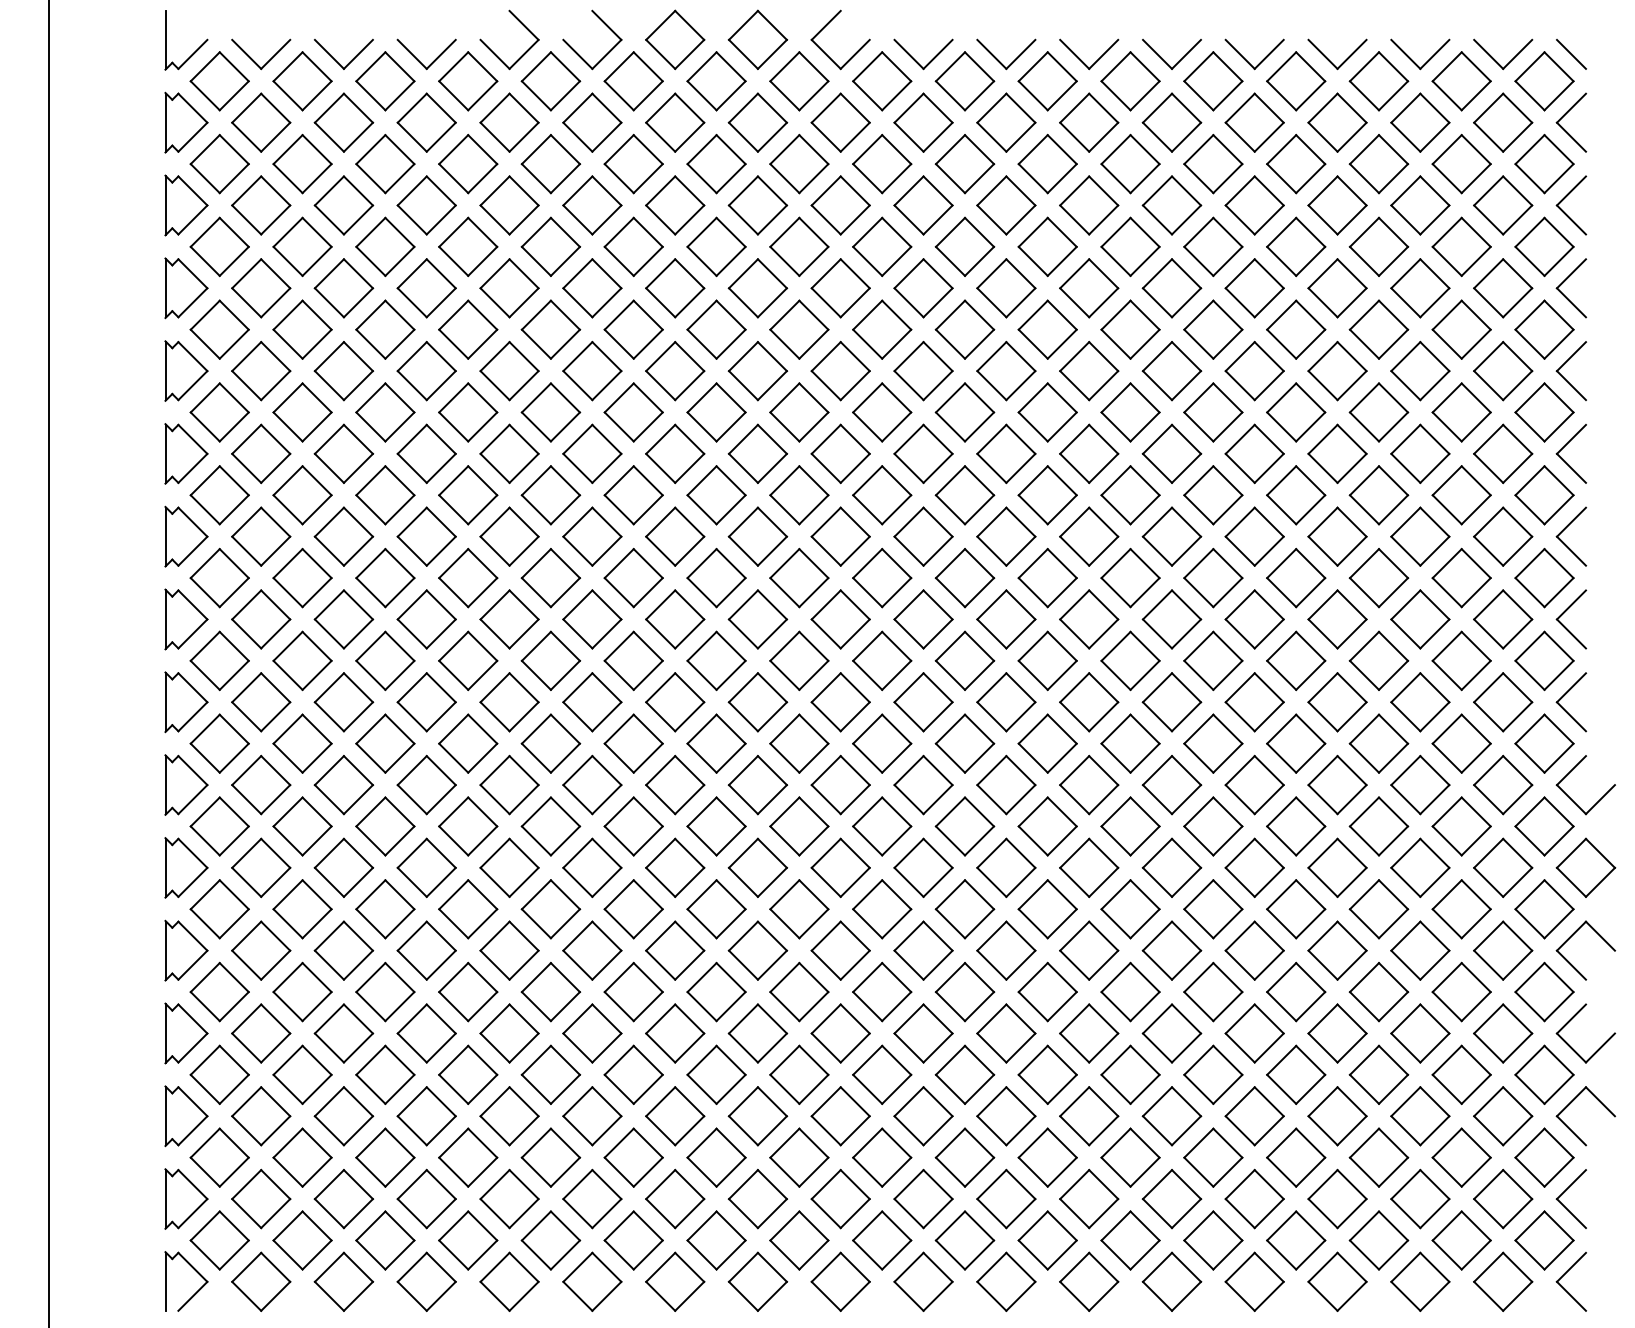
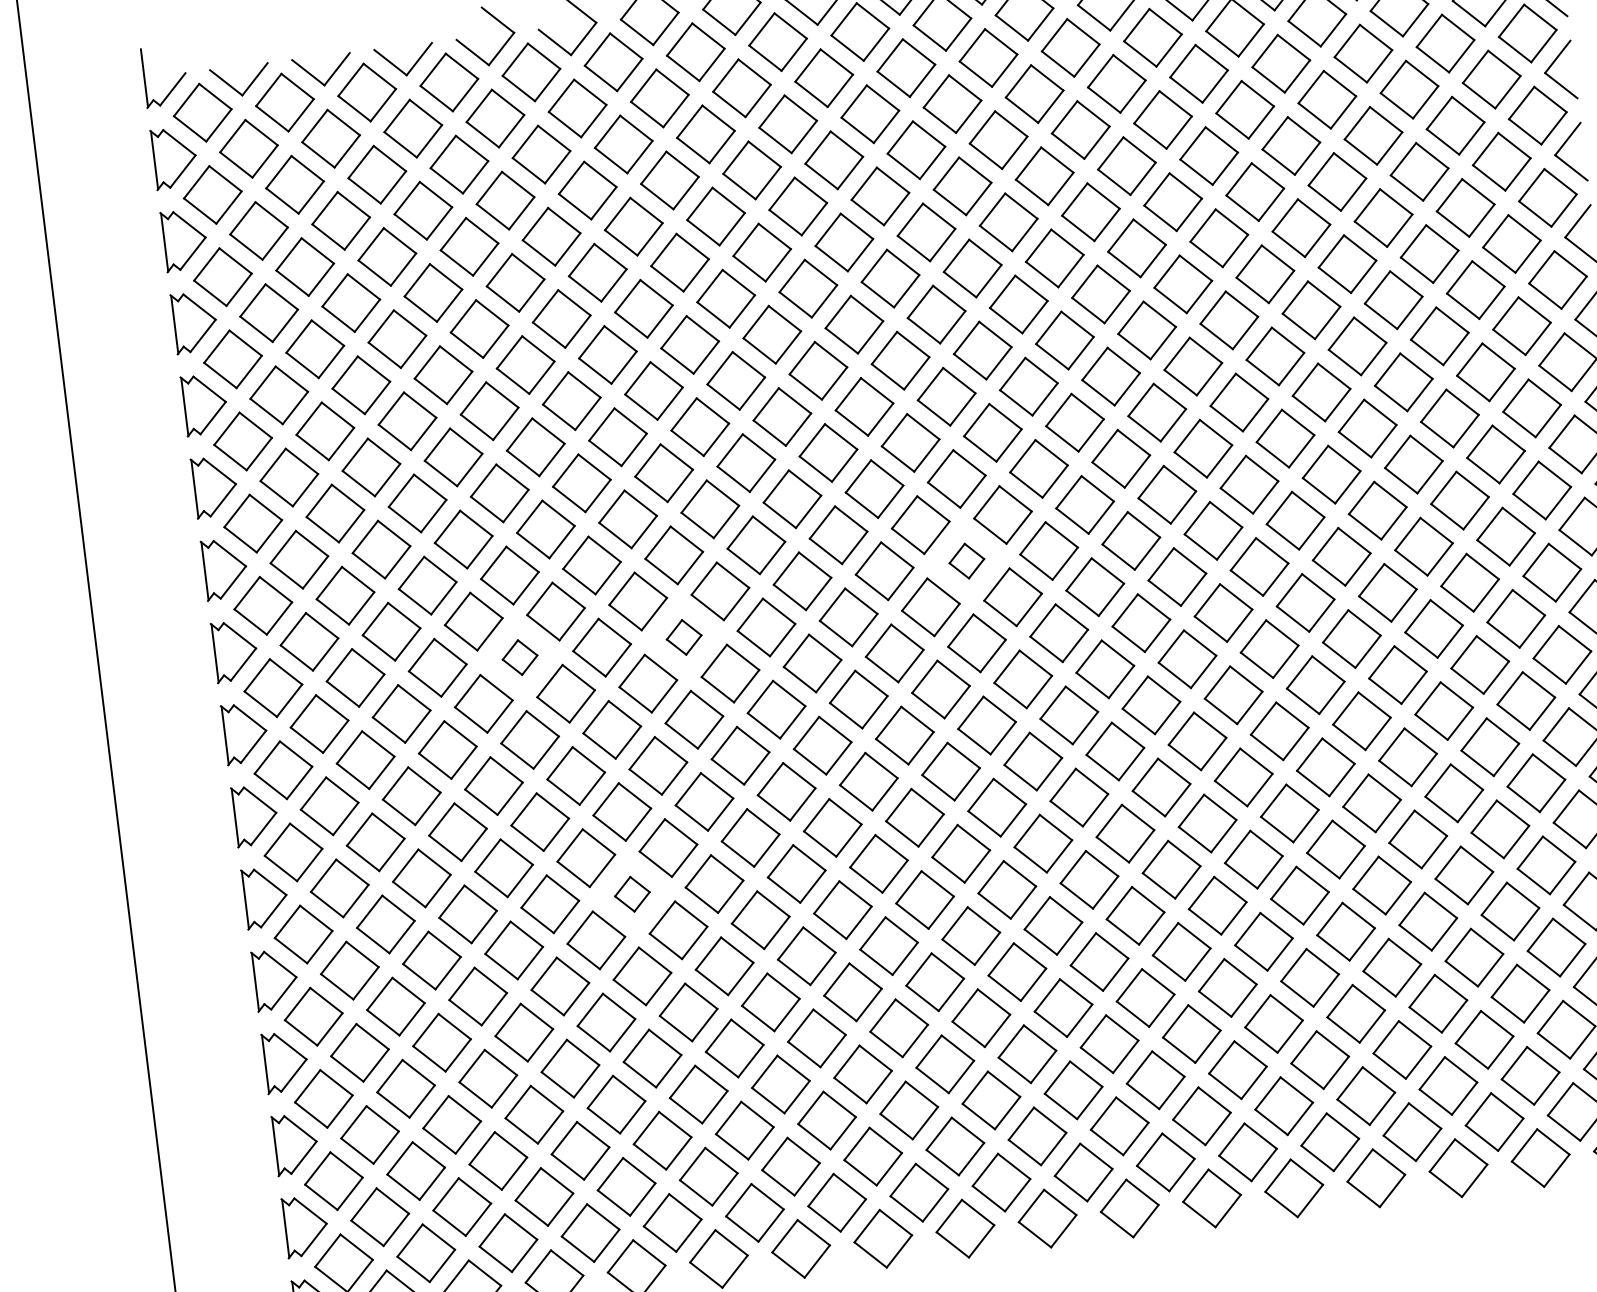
part: (923, 619) -> (966, 561), size x0.6
part: (468, 660) -> (520, 657), size x0.6
part: (633, 660) -> (684, 637), size x0.6
part: (550, 909) -> (631, 894), size x0.6

